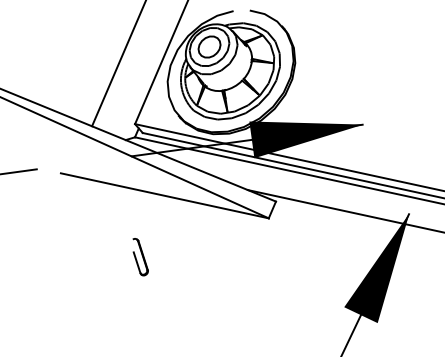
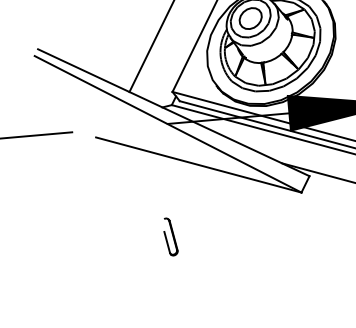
part: (140, 257) -> (170, 237), moved

